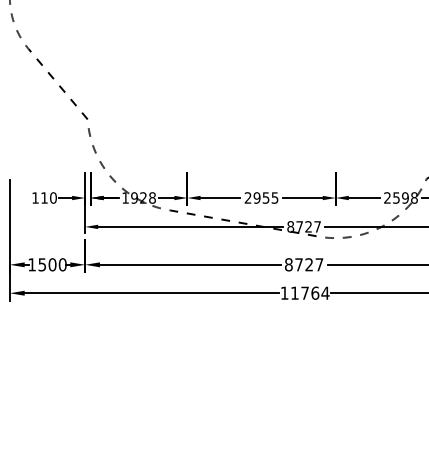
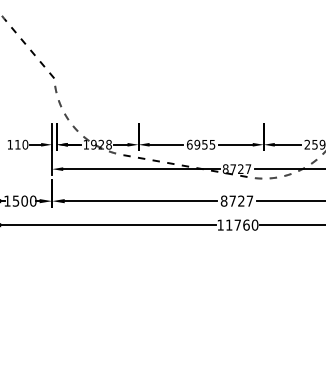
text: (247, 197) -> (189, 144), 2955 -> 6955
text: (325, 292) -> (255, 224), 11764 -> 11760

